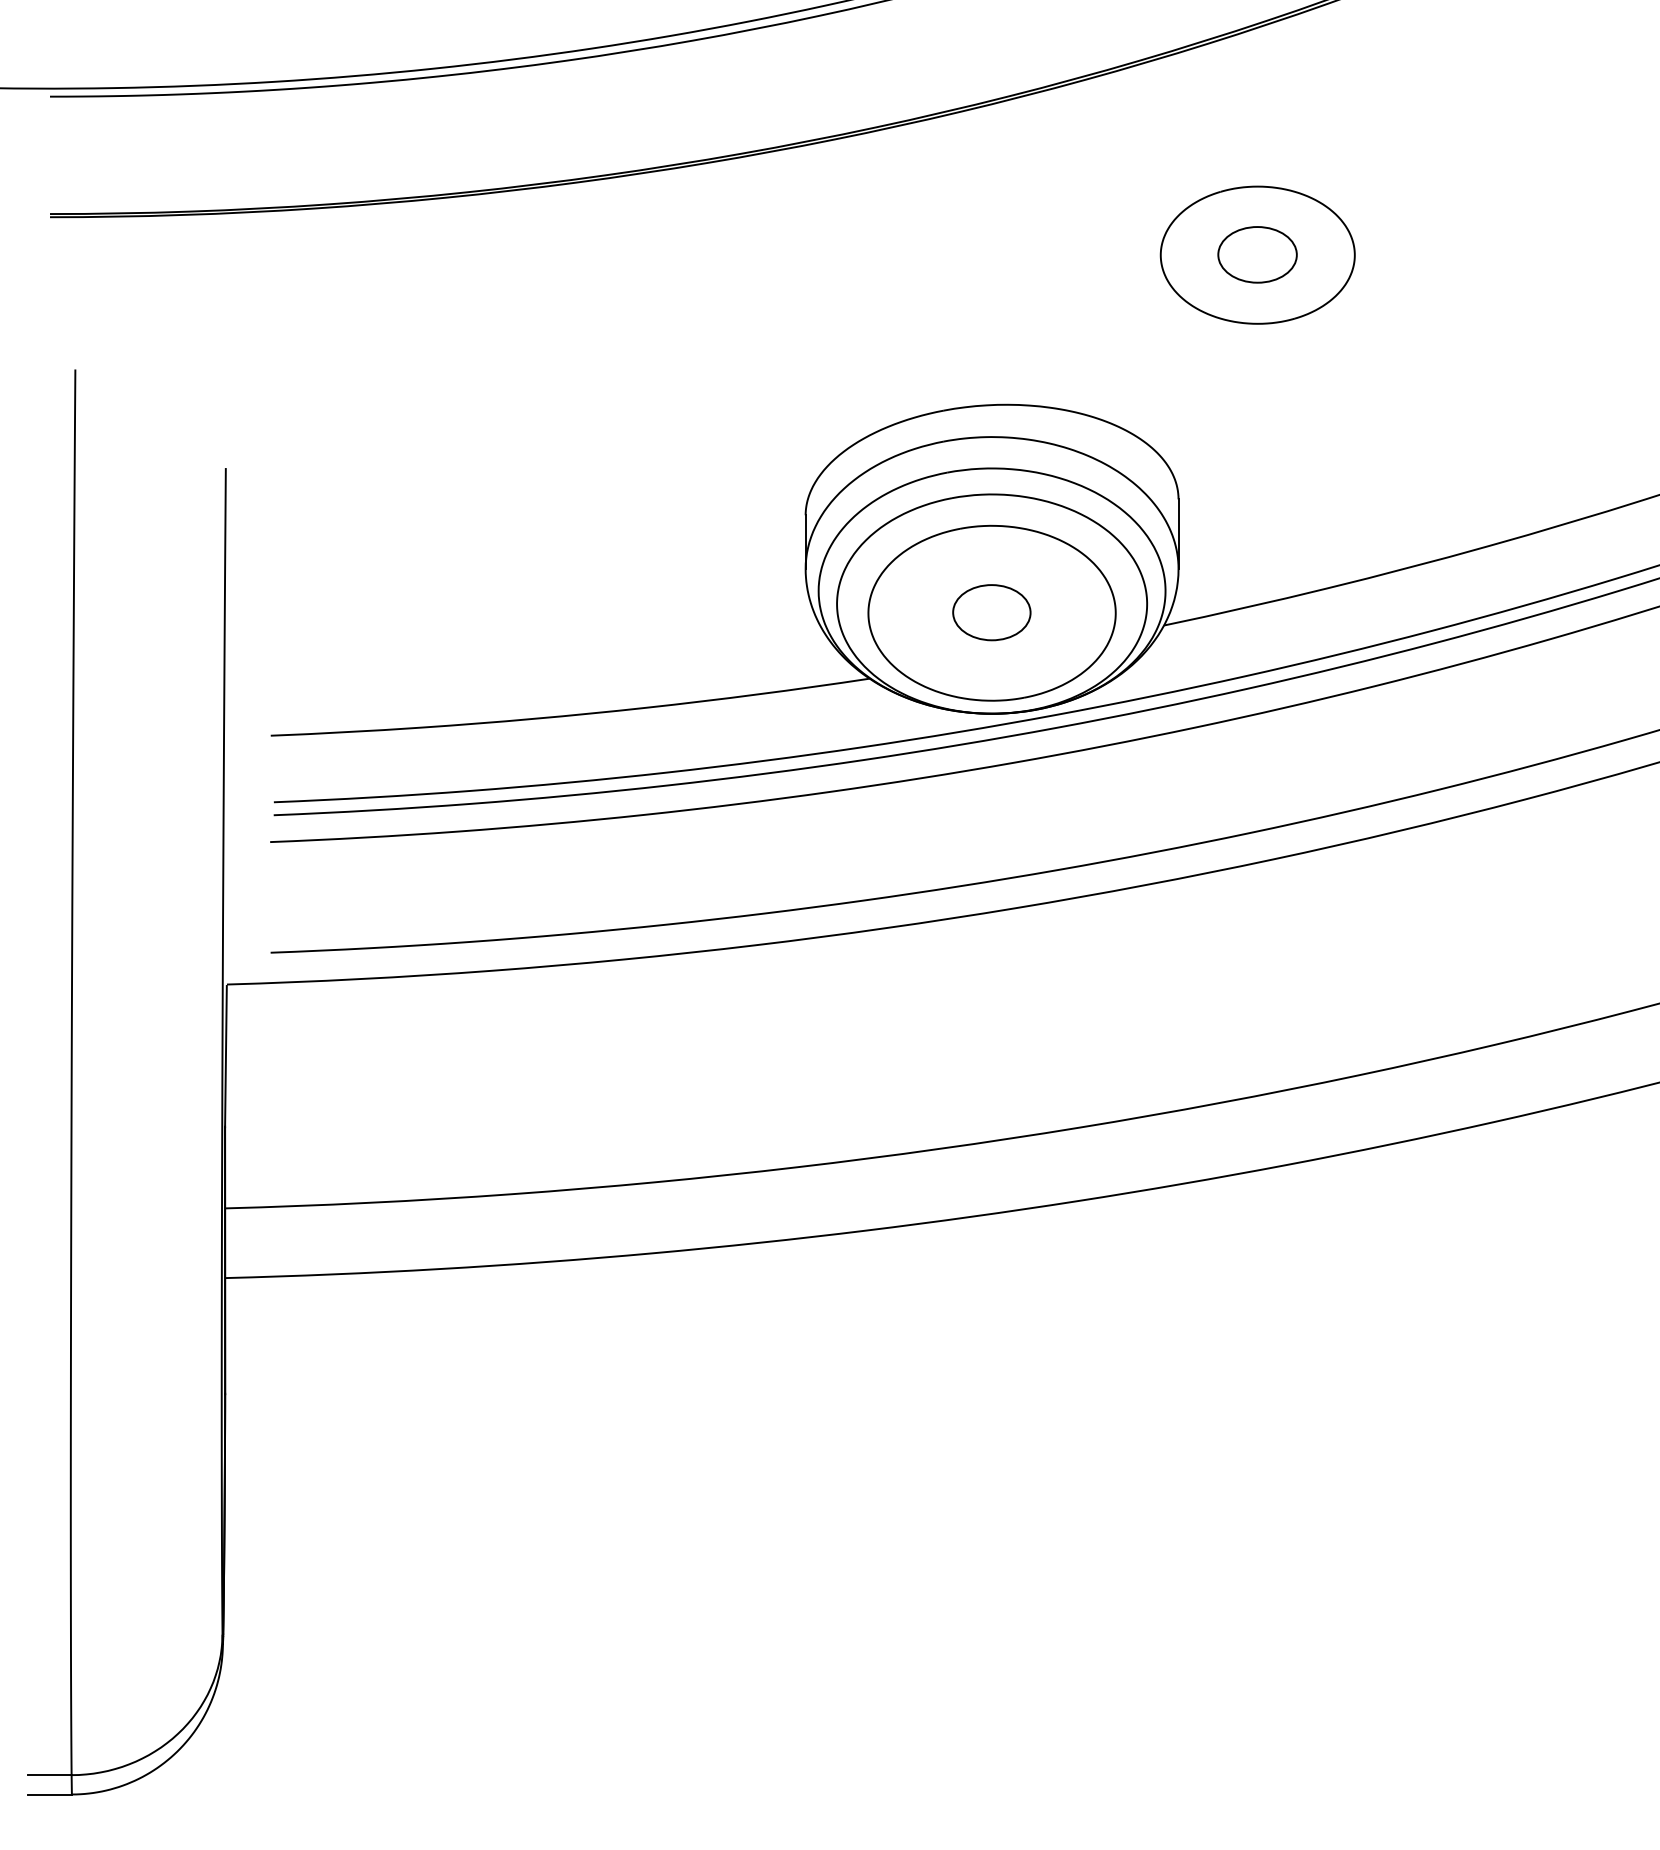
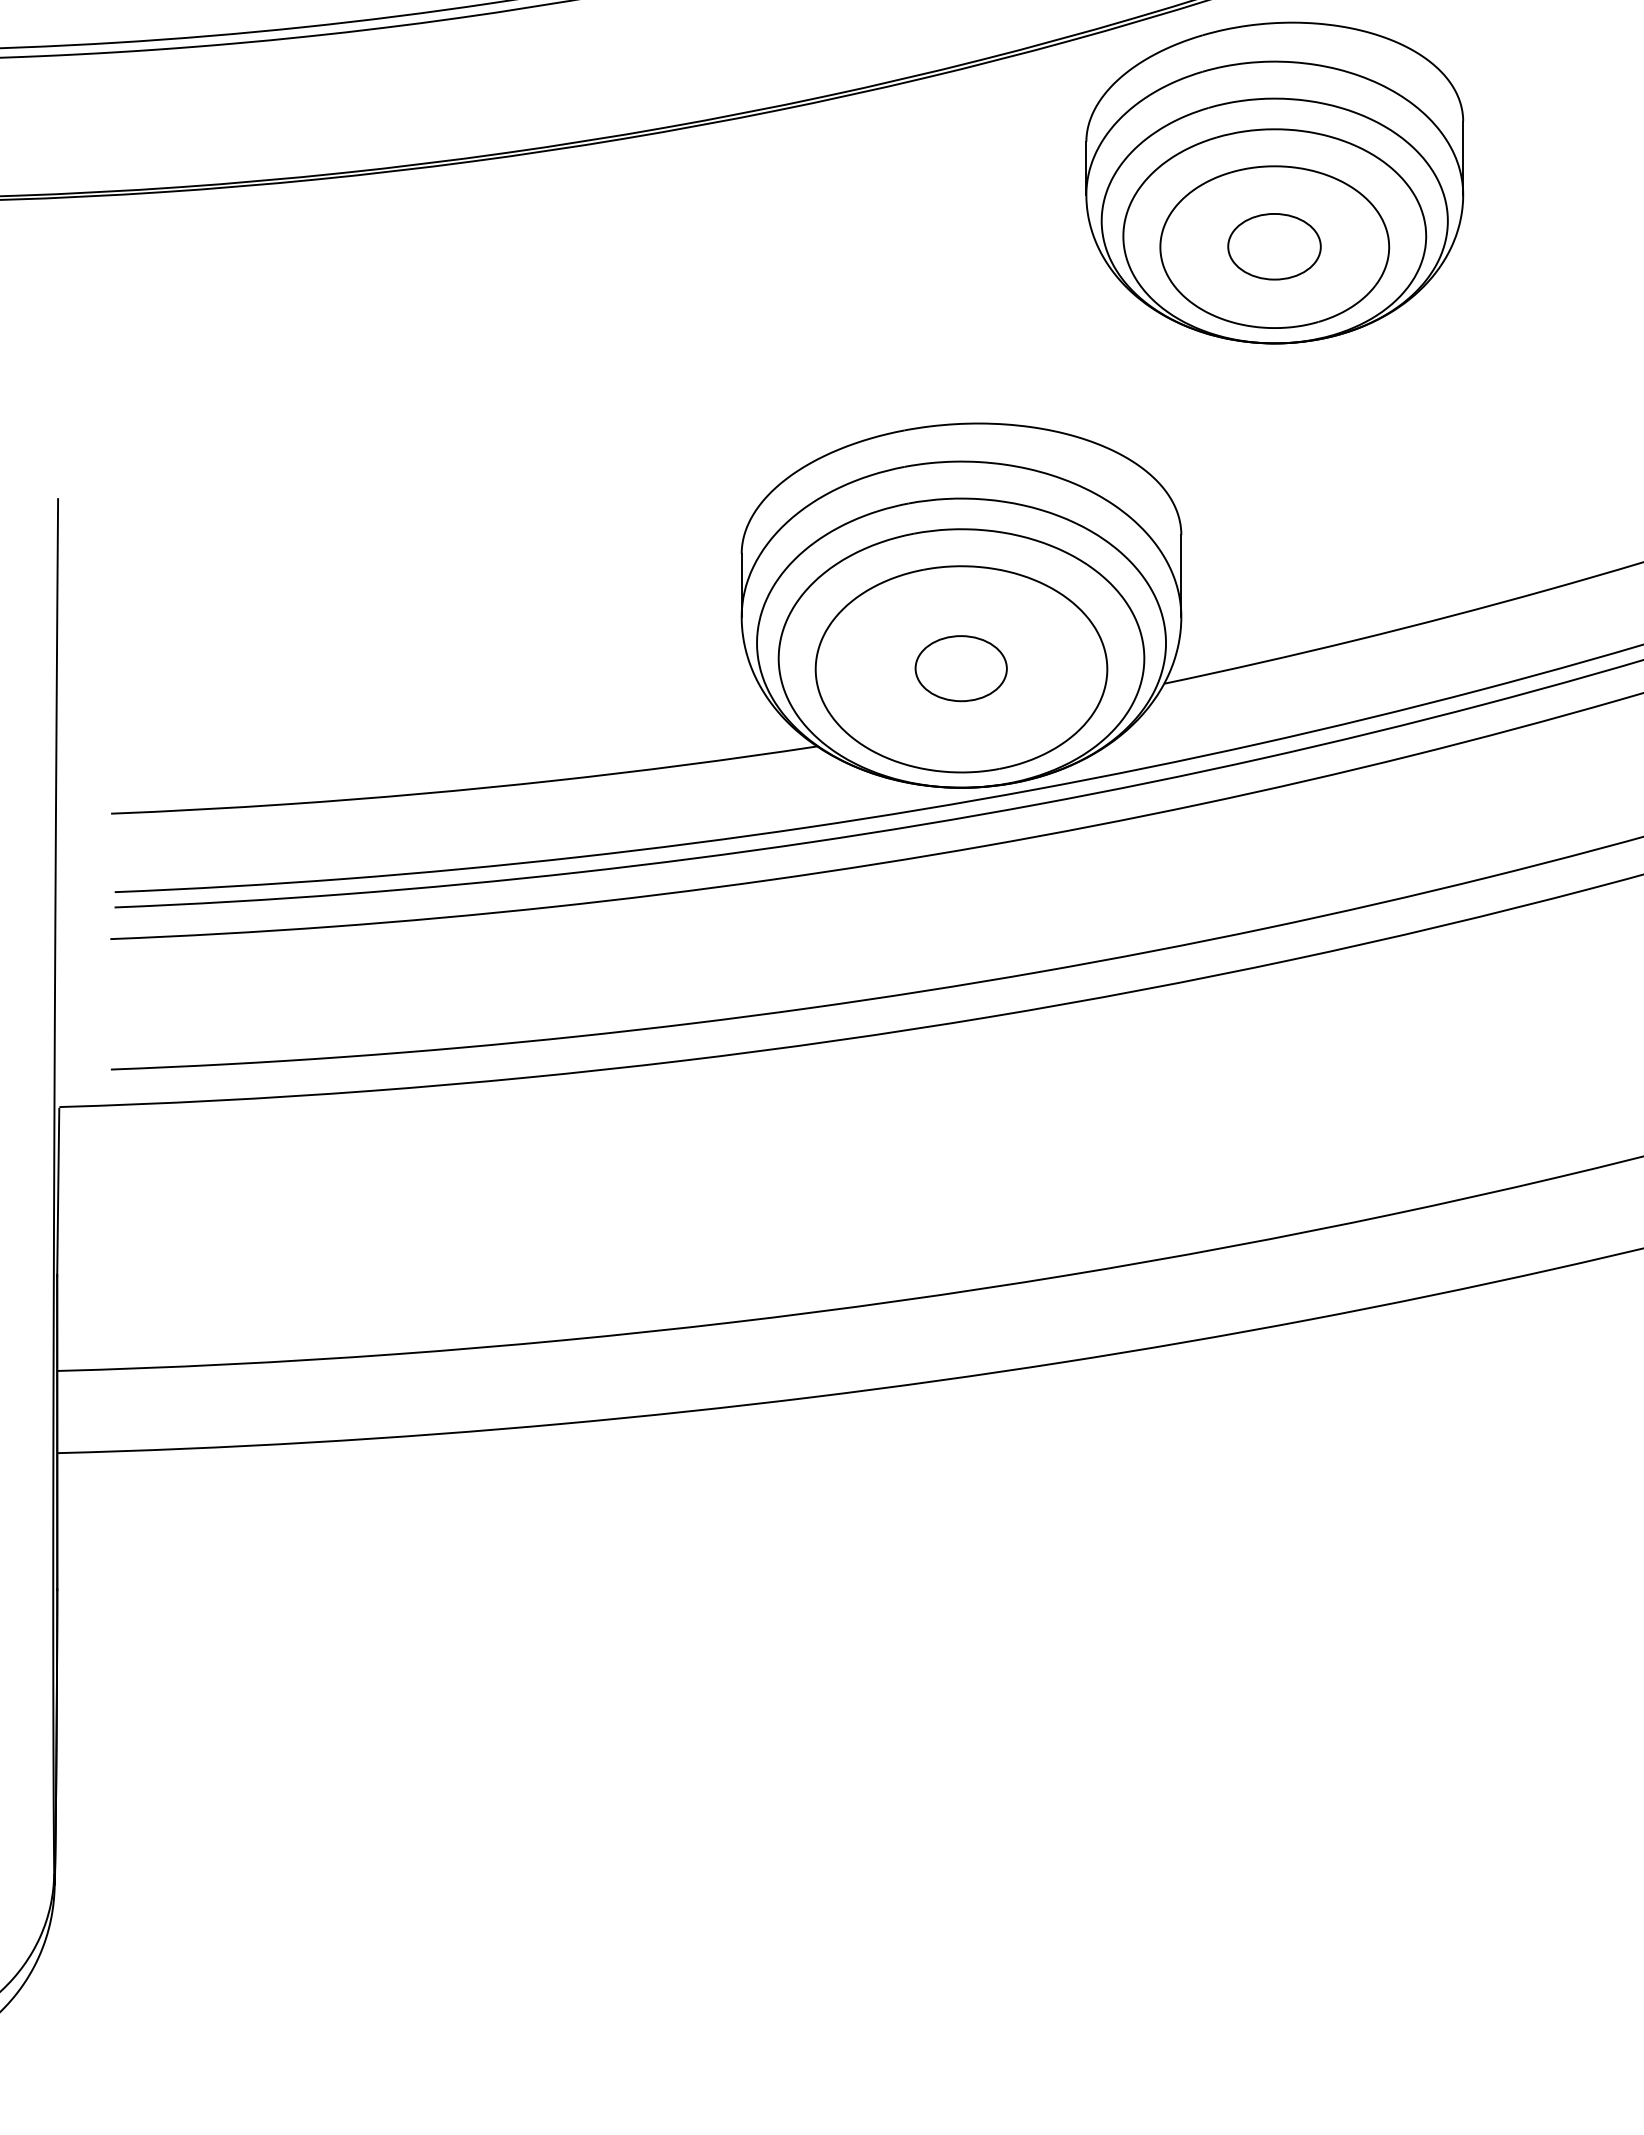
part: (1257, 200) -> (1274, 182), added

